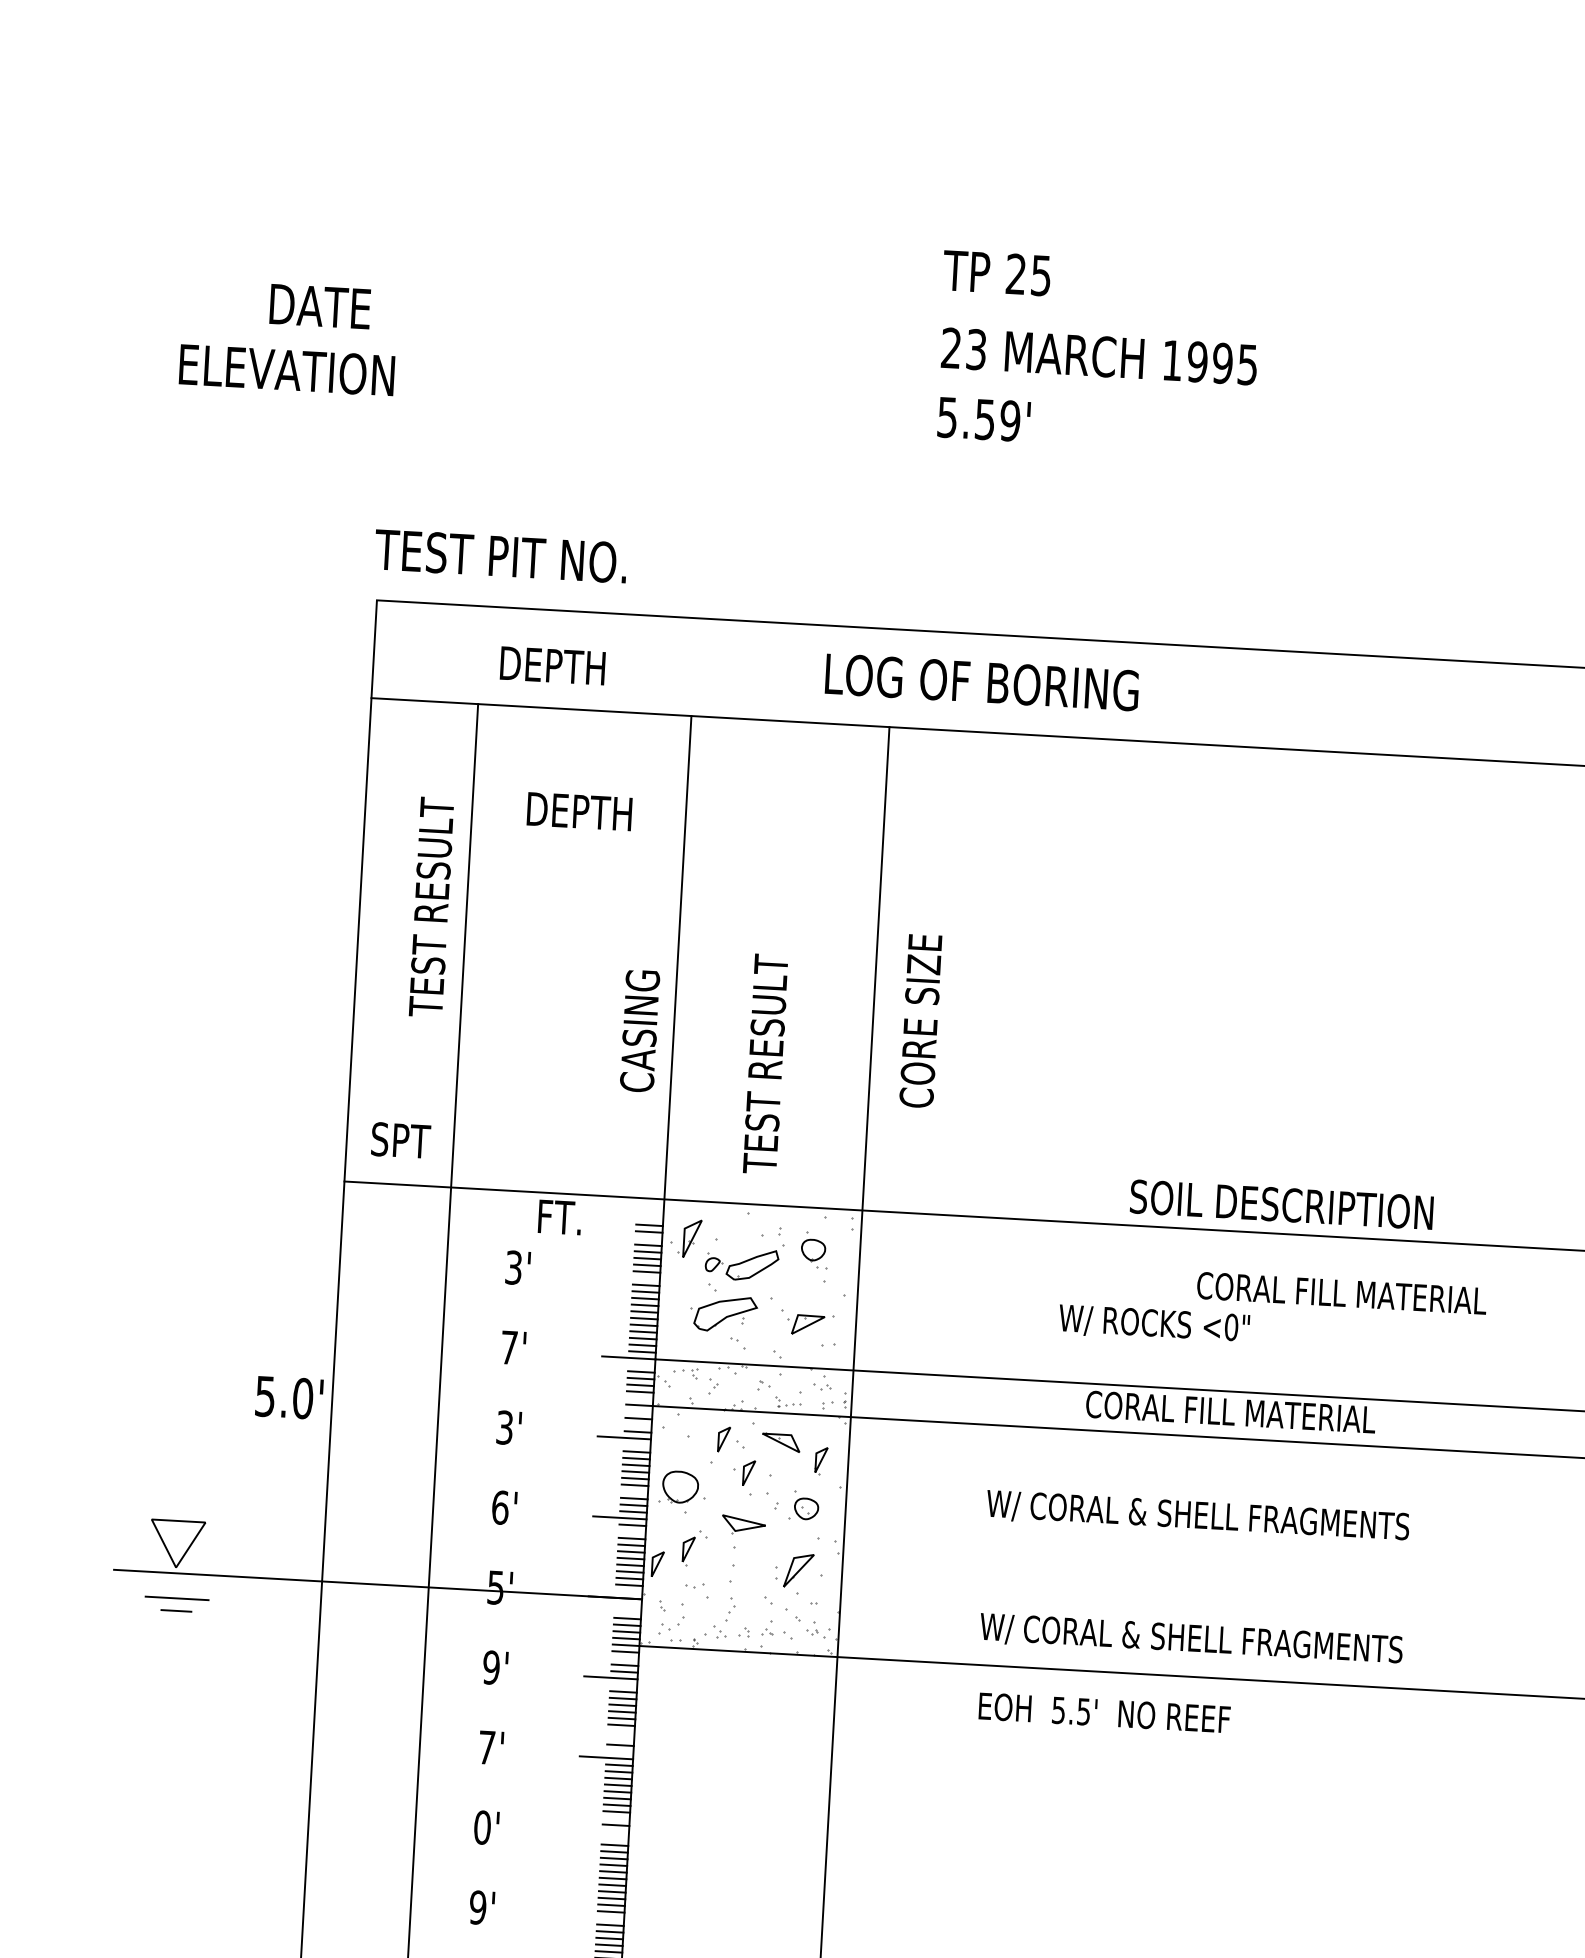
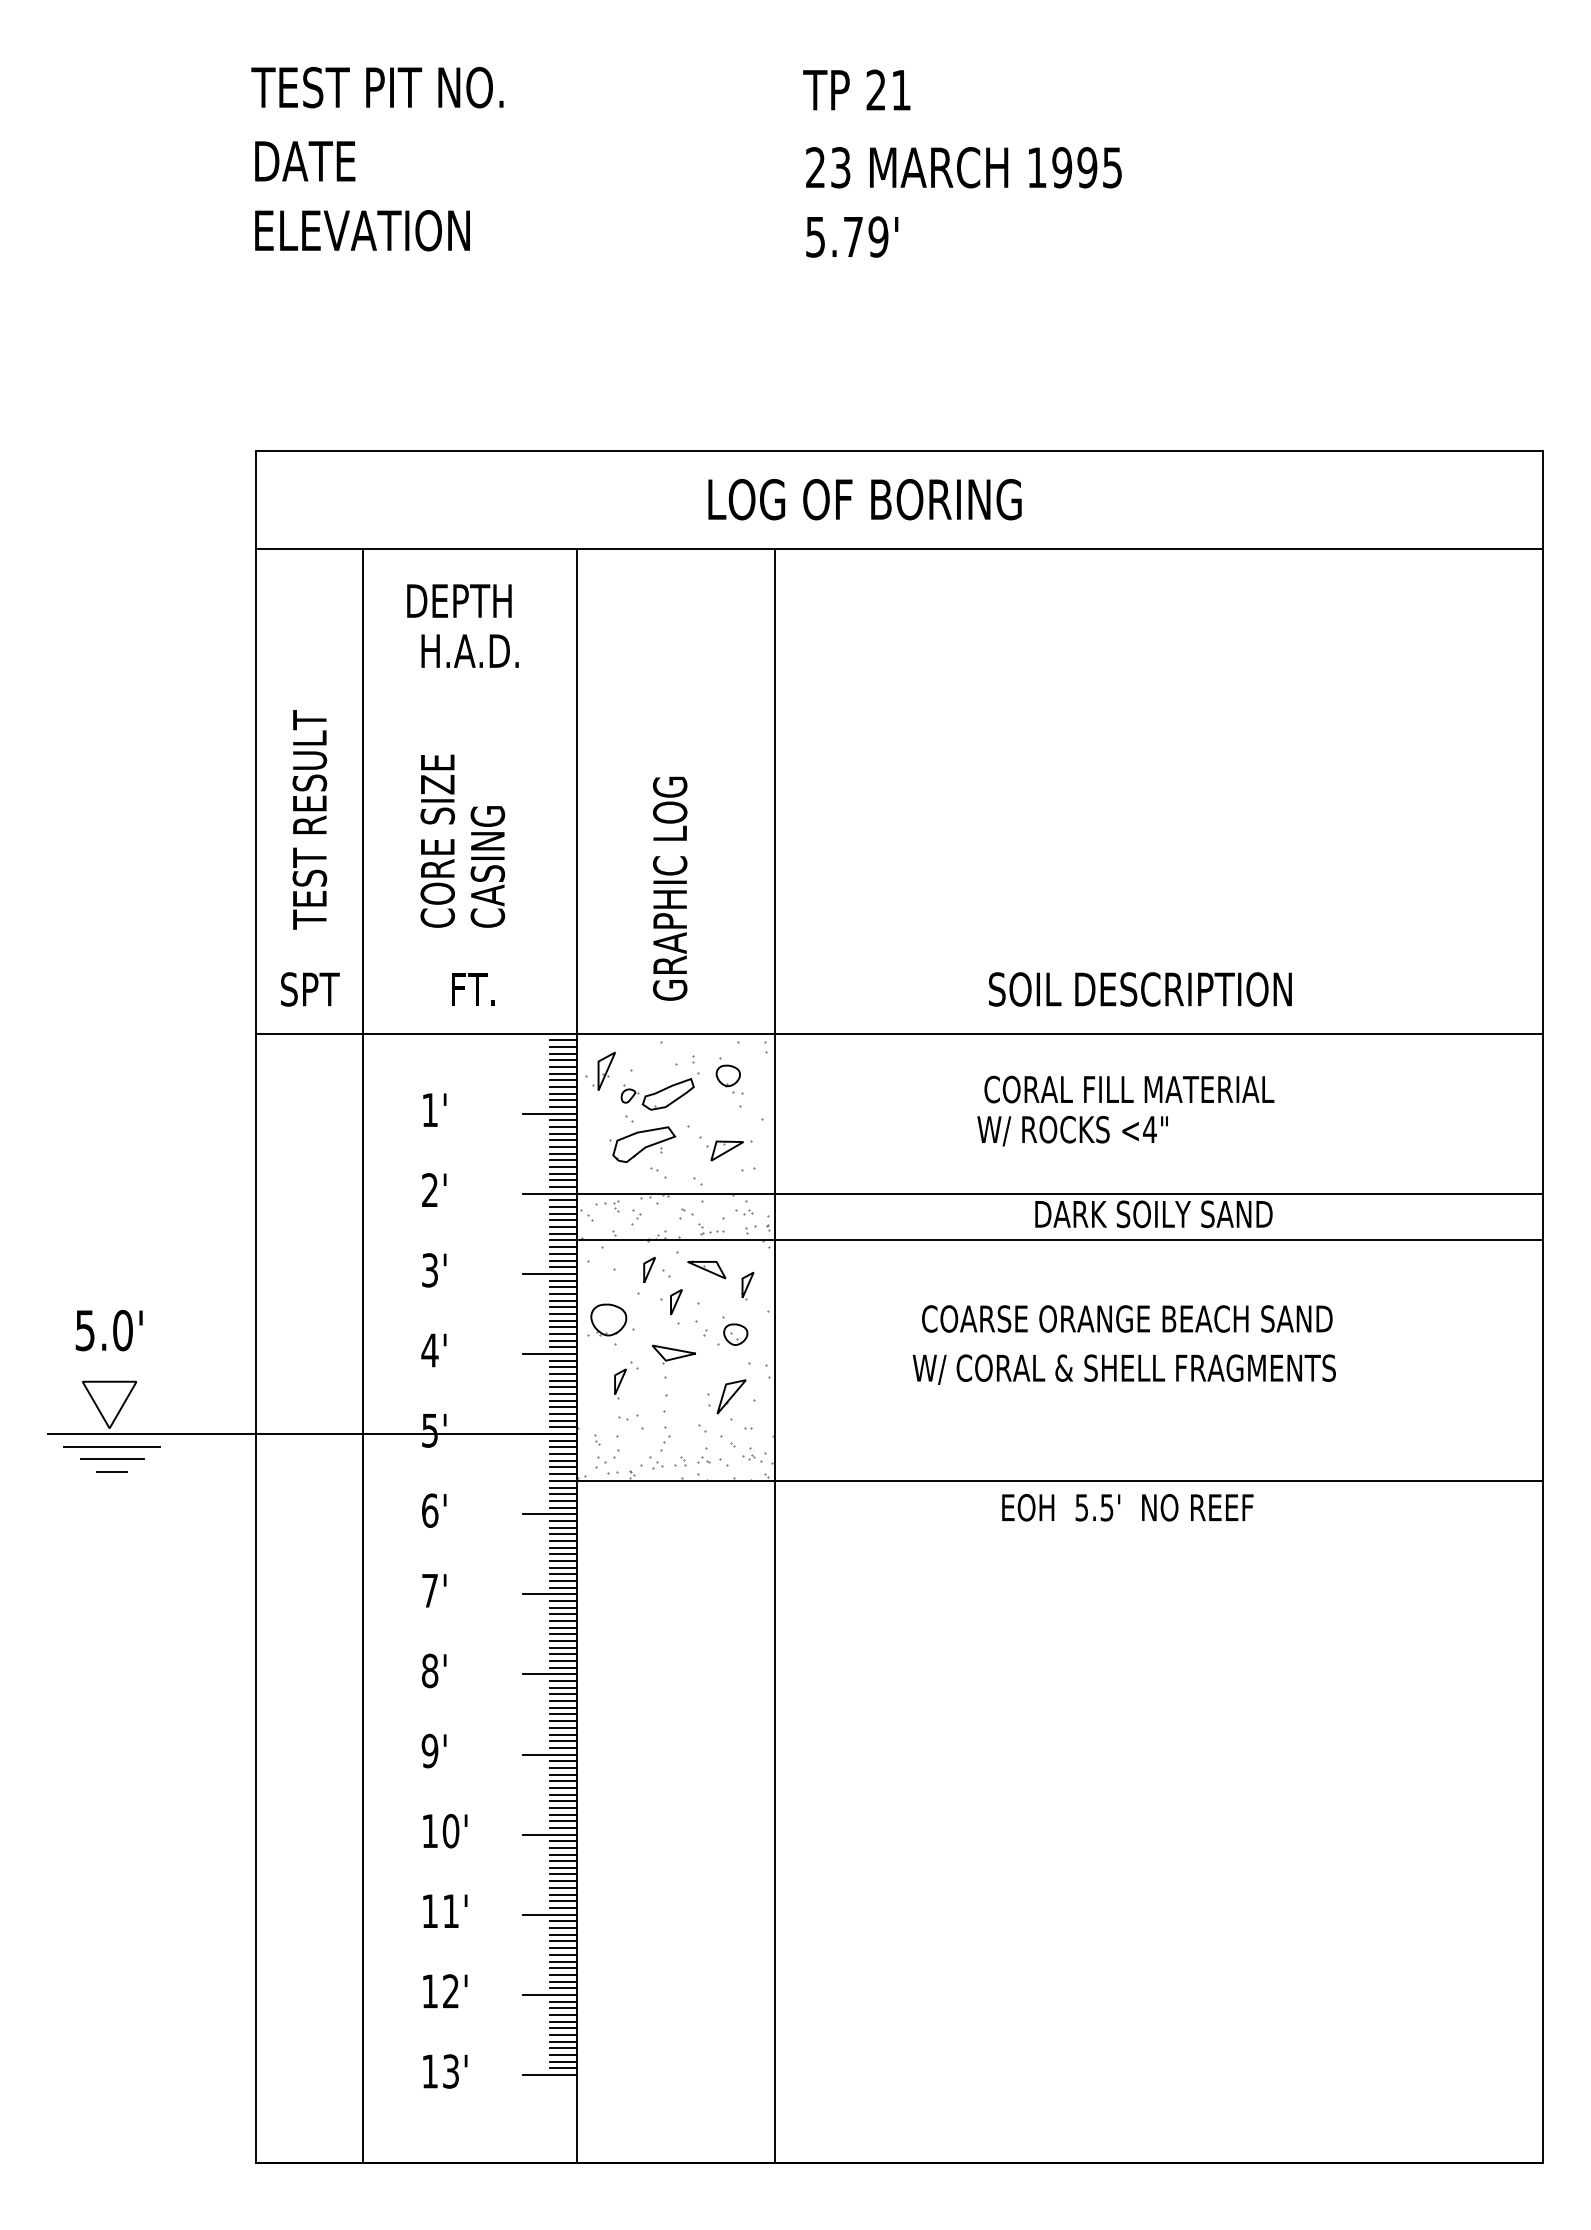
text: (1041, 275) -> (901, 90), 25 -> 21
text: (320, 306) -> (305, 161), moved
text: (286, 370) -> (362, 230), moved
text: (985, 420) -> (853, 237), 5.59' -> 5.79'
text: (500, 556) -> (377, 87), moved
text: (552, 665) -> (459, 600), moved
text: (579, 811) -> (470, 650), DEPTH -> H.A.D.
text: (431, 906) -> (309, 819), moved
text: (920, 1020) -> (437, 840), moved
text: (639, 1030) -> (487, 866), moved
text: (765, 1060) -> (669, 889), TEST RESULT -> GRAPHIC LOG
text: (1281, 1204) -> (1140, 989), moved
line: (649, 1205) -> (562, 1040), added
line: (649, 1211) -> (562, 1046), added
text: (560, 1217) -> (473, 989), moved
line: (649, 1218) -> (562, 1053), added
line: (648, 1238) -> (562, 1073), added
text: (513, 1267) -> (429, 1109), 3' -> 1'
line: (632, 1277) -> (549, 1113), added
text: (1342, 1293) -> (1129, 1089), moved
text: (1231, 1327) -> (1149, 1129), <0" -> <4"
text: (508, 1346) -> (429, 1189), 7' -> 2'
line: (640, 1365) -> (562, 1200), added
text: (288, 1397) -> (108, 1330), moved
line: (639, 1398) -> (562, 1233), added
line: (638, 1412) -> (562, 1247), added
text: (1231, 1412) -> (1154, 1214), CORAL FILL MATERIAL -> DARK SOILY SAND
line: (637, 1425) -> (562, 1260), added
line: (636, 1445) -> (562, 1280), added
line: (633, 1492) -> (562, 1327), added
text: (499, 1507) -> (429, 1350), 6' -> 4'
text: (1197, 1516) -> (1126, 1320), W/ CORAL & SHELL FRAGMENTS -> COARSE ORANGE BEACH SAND
line: (631, 1532) -> (562, 1367), added
part: (657, 1564) -> (590, 1398), removed
line: (176, 1585) -> (111, 1446), added
line: (628, 1591) -> (562, 1427), added
line: (627, 1604) -> (562, 1440), added
line: (627, 1611) -> (562, 1447), added
text: (1190, 1639) -> (1123, 1369), moved
line: (624, 1658) -> (562, 1494), added
text: (490, 1667) -> (429, 1510), 9' -> 6'
line: (623, 1684) -> (562, 1520), added
text: (1104, 1712) -> (1127, 1507), moved
line: (620, 1731) -> (562, 1567), added
line: (620, 1738) -> (562, 1574), added
line: (619, 1751) -> (562, 1587), added
line: (615, 1818) -> (562, 1654), added
text: (481, 1827) -> (429, 1670), 0' -> 8'
line: (614, 1831) -> (562, 1667), added
line: (601, 1837) -> (549, 1674), added
line: (597, 1917) -> (549, 1754), added

